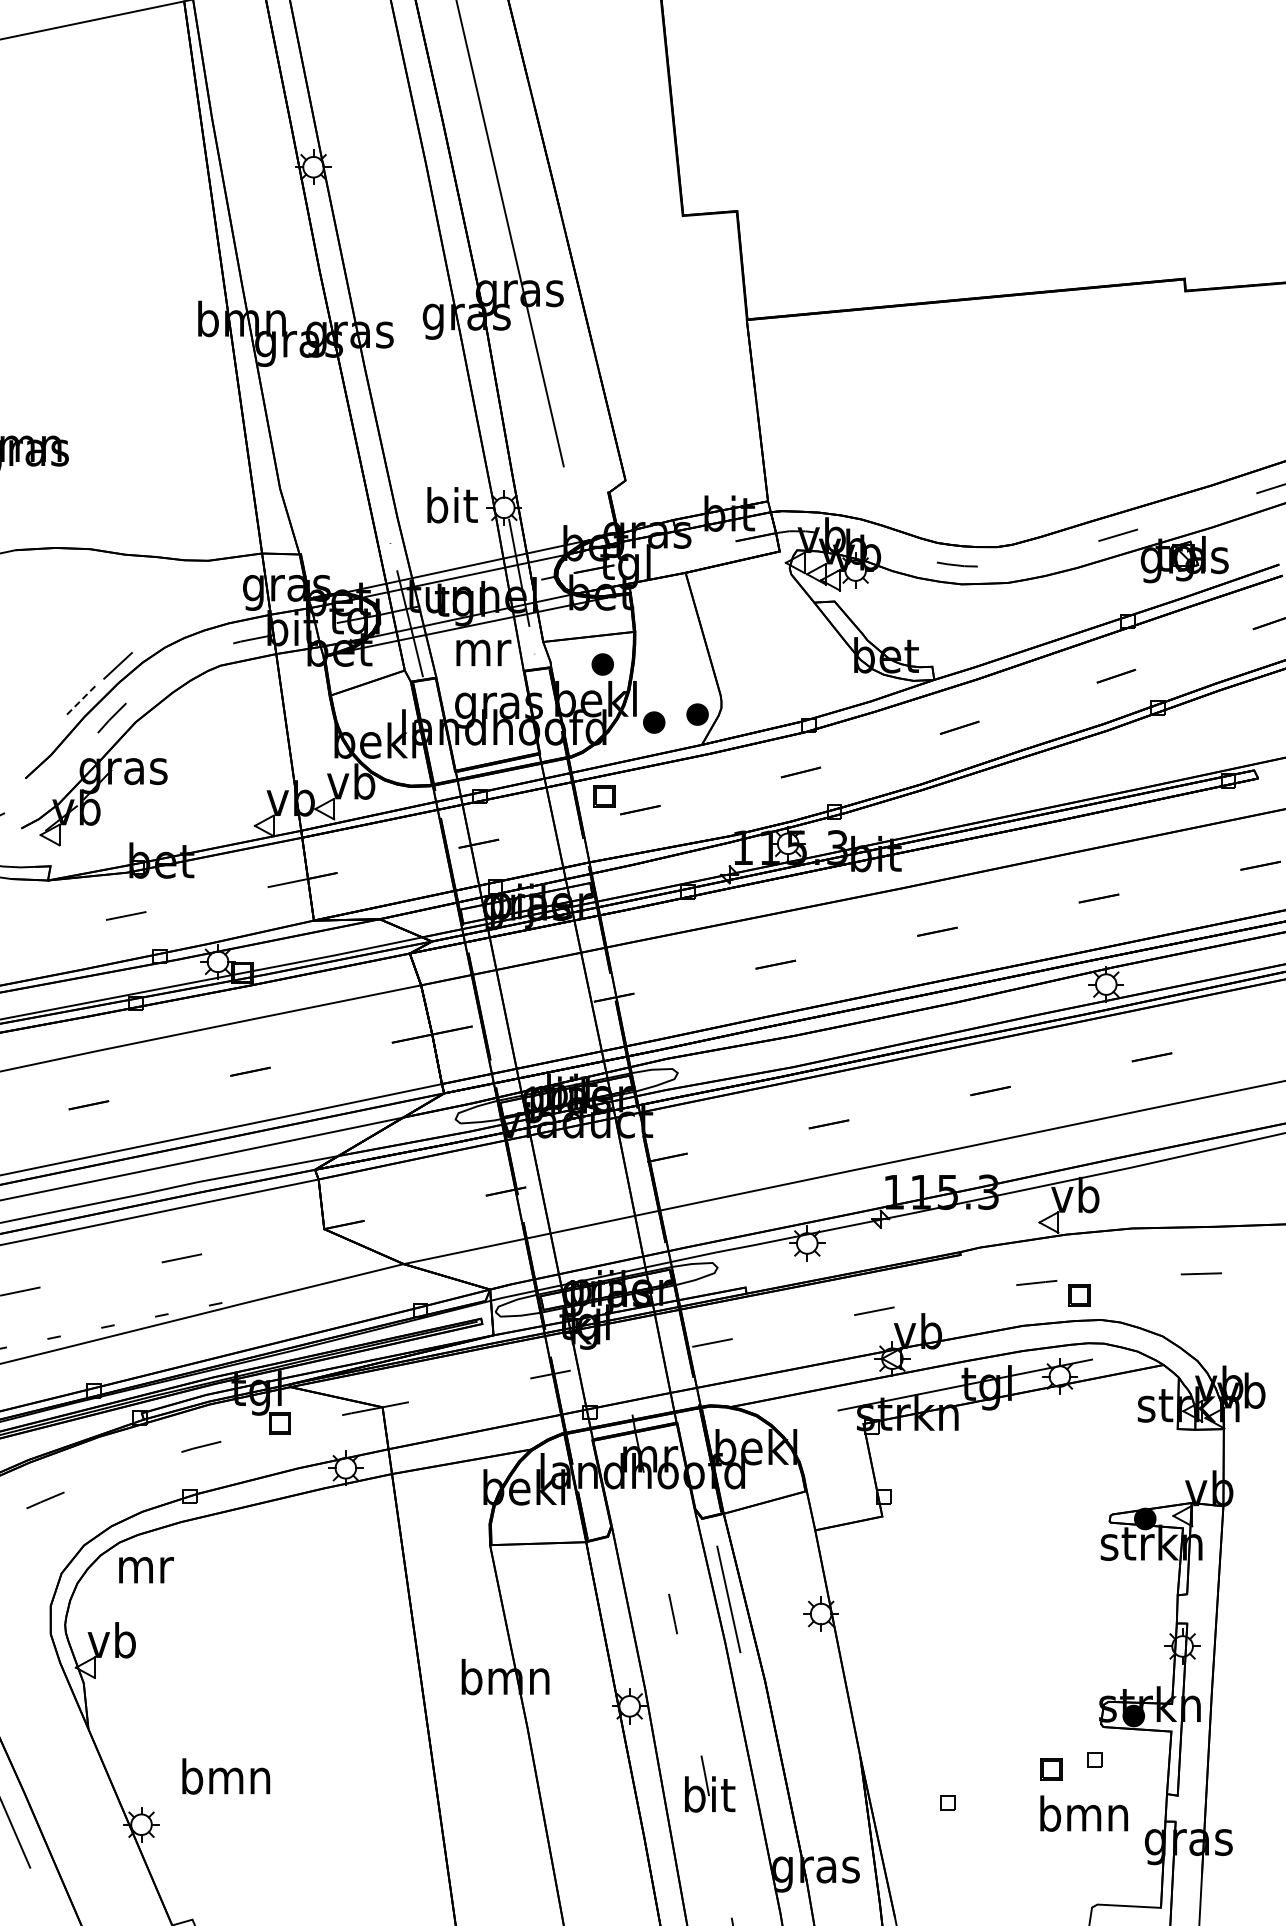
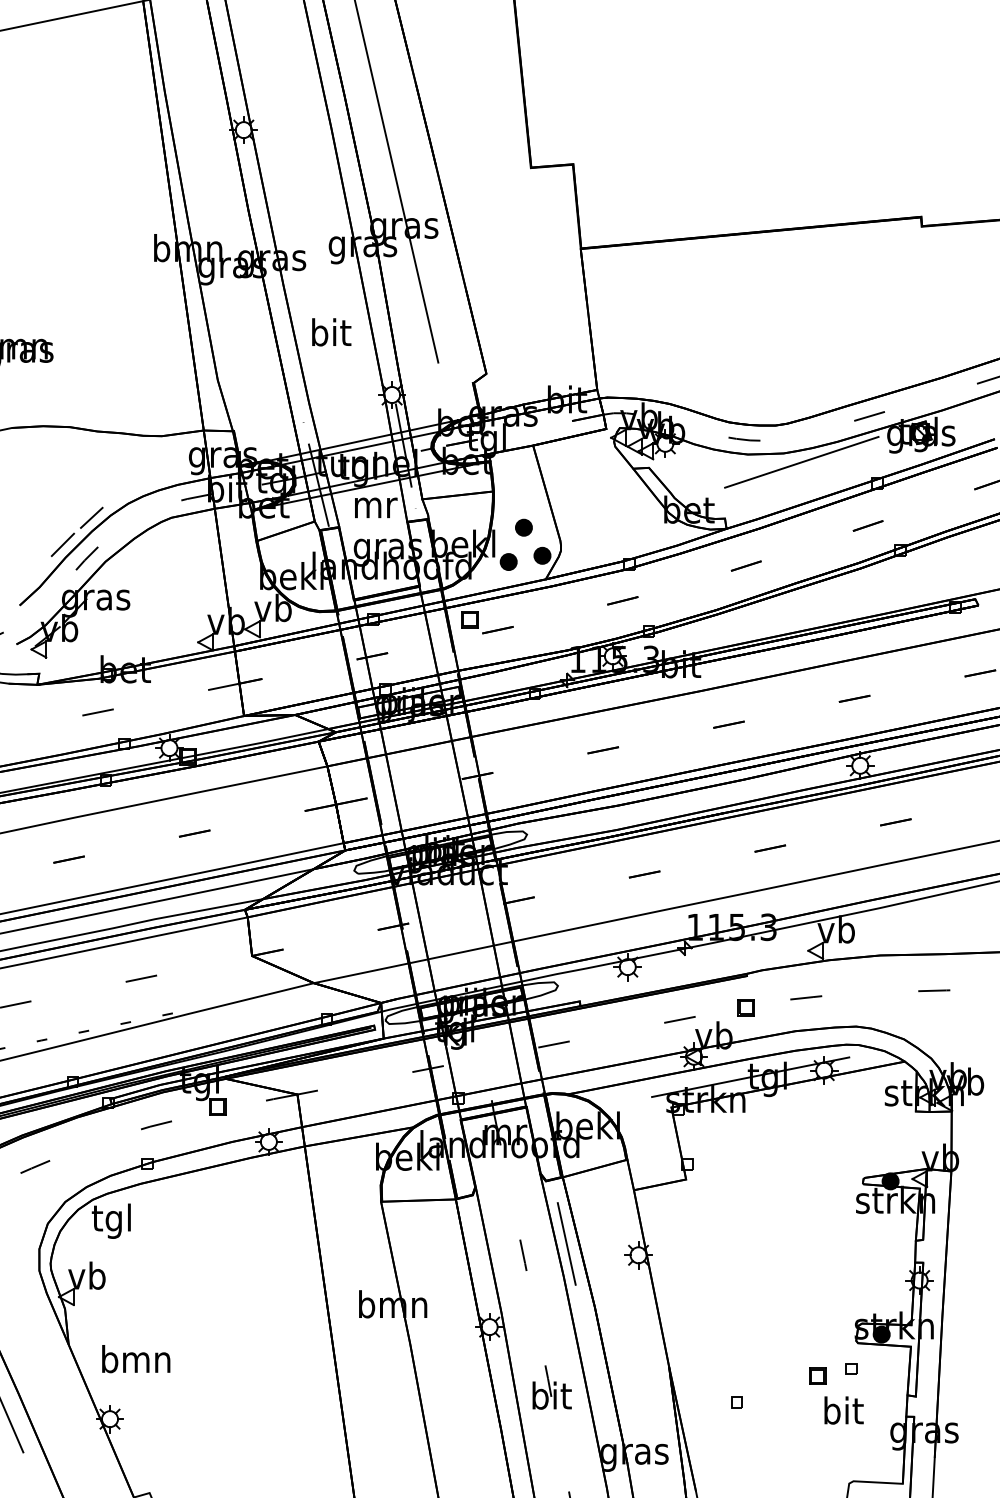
text: (452, 505) -> (331, 332), moved
line: (1030, 594) -> (801, 462), added
part: (602, 664) -> (523, 527), moved
line: (80, 700) -> (62, 544), dashed -> solid
part: (1079, 1295) -> (746, 1007), moved
text: (145, 1570) -> (113, 1221), mr -> tgl
text: (226, 1776) -> (136, 1359), moved
text: (1084, 1813) -> (843, 1410), bmn -> bit

